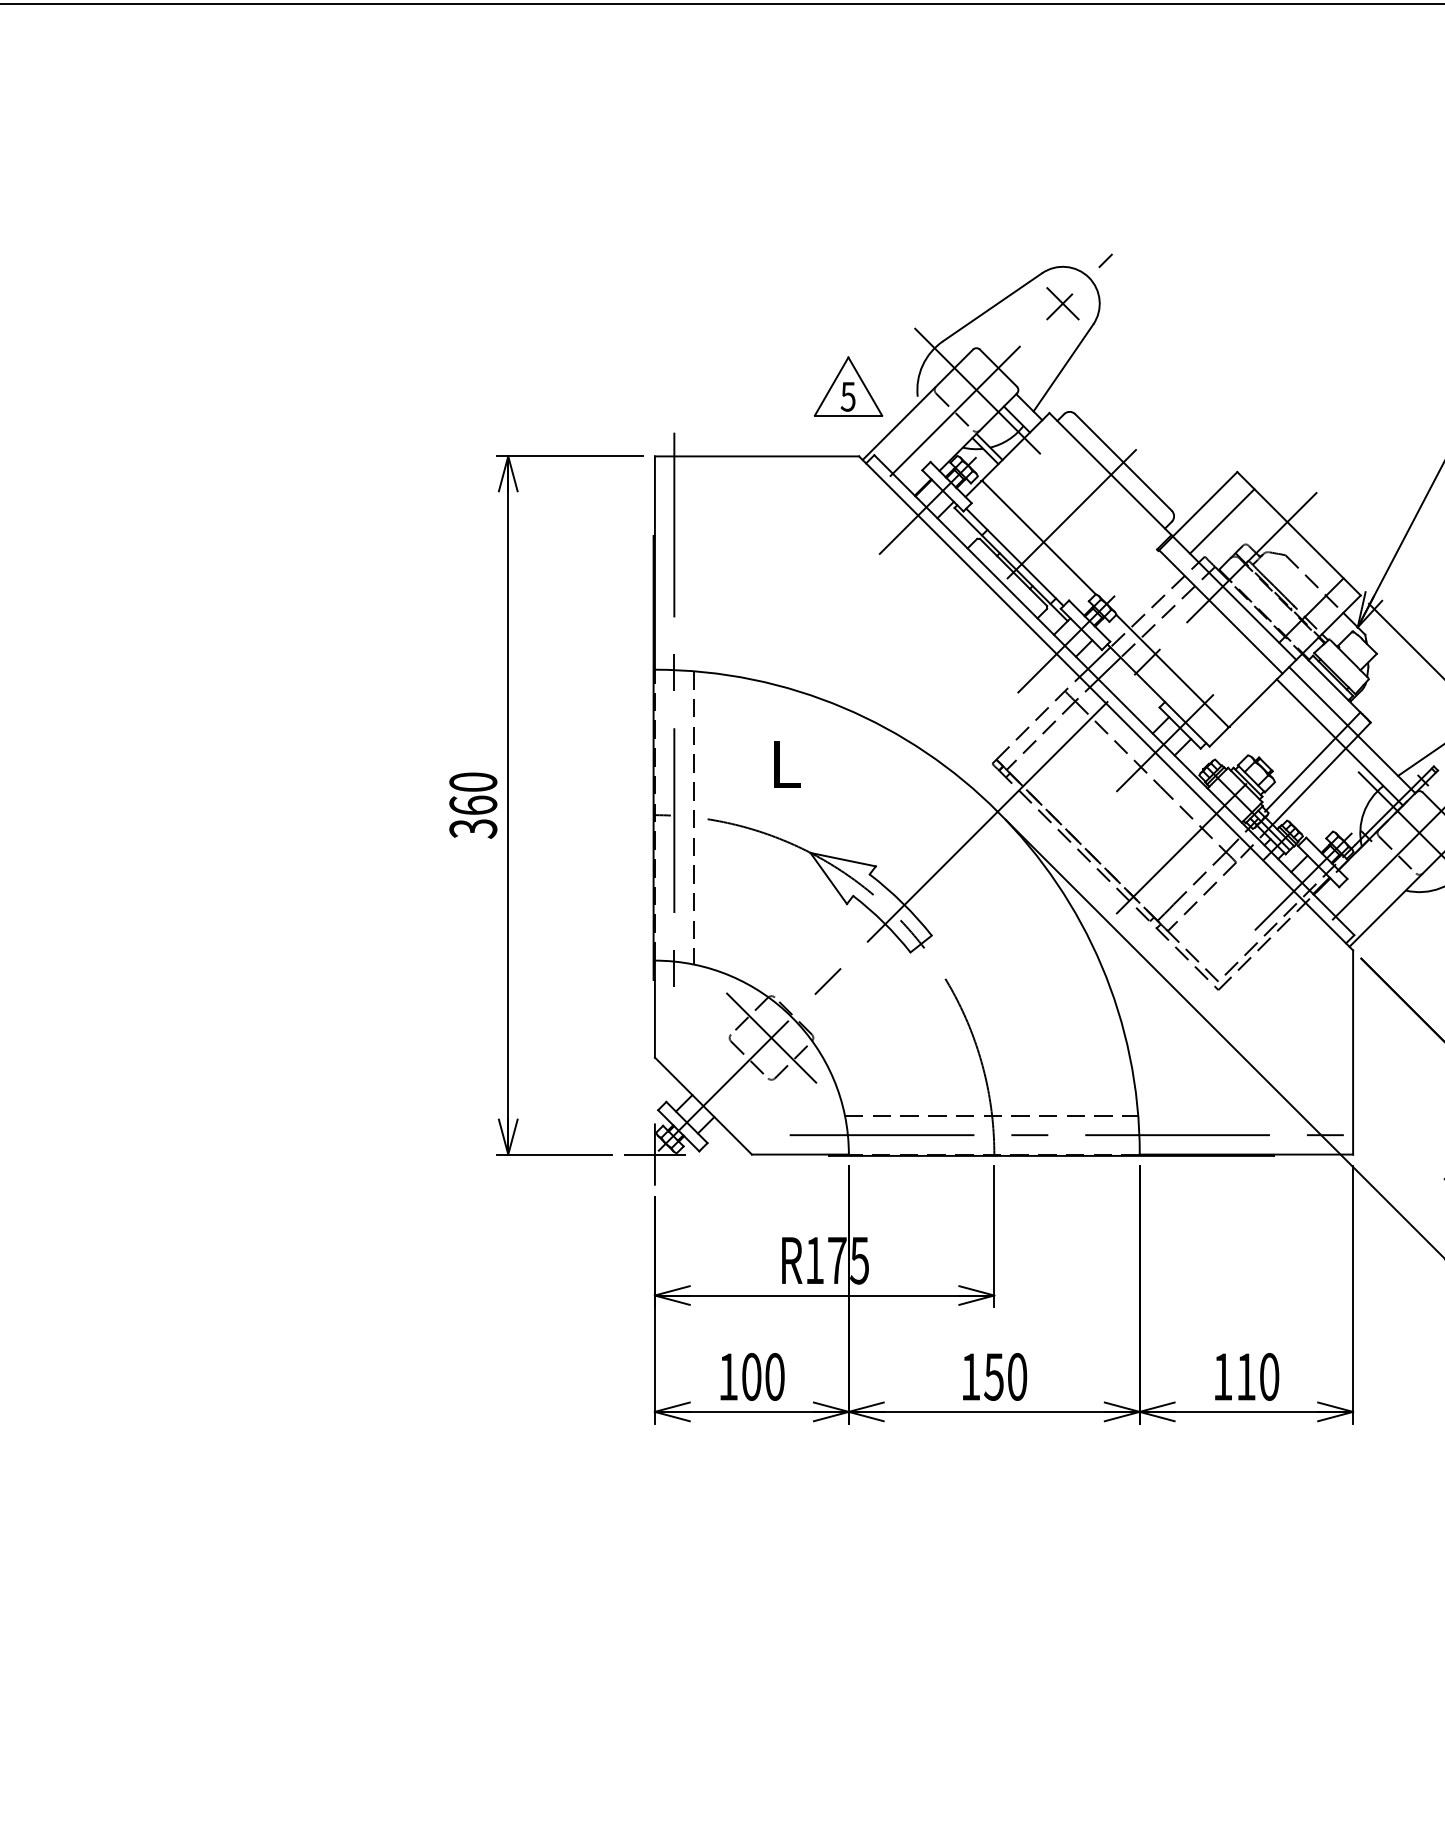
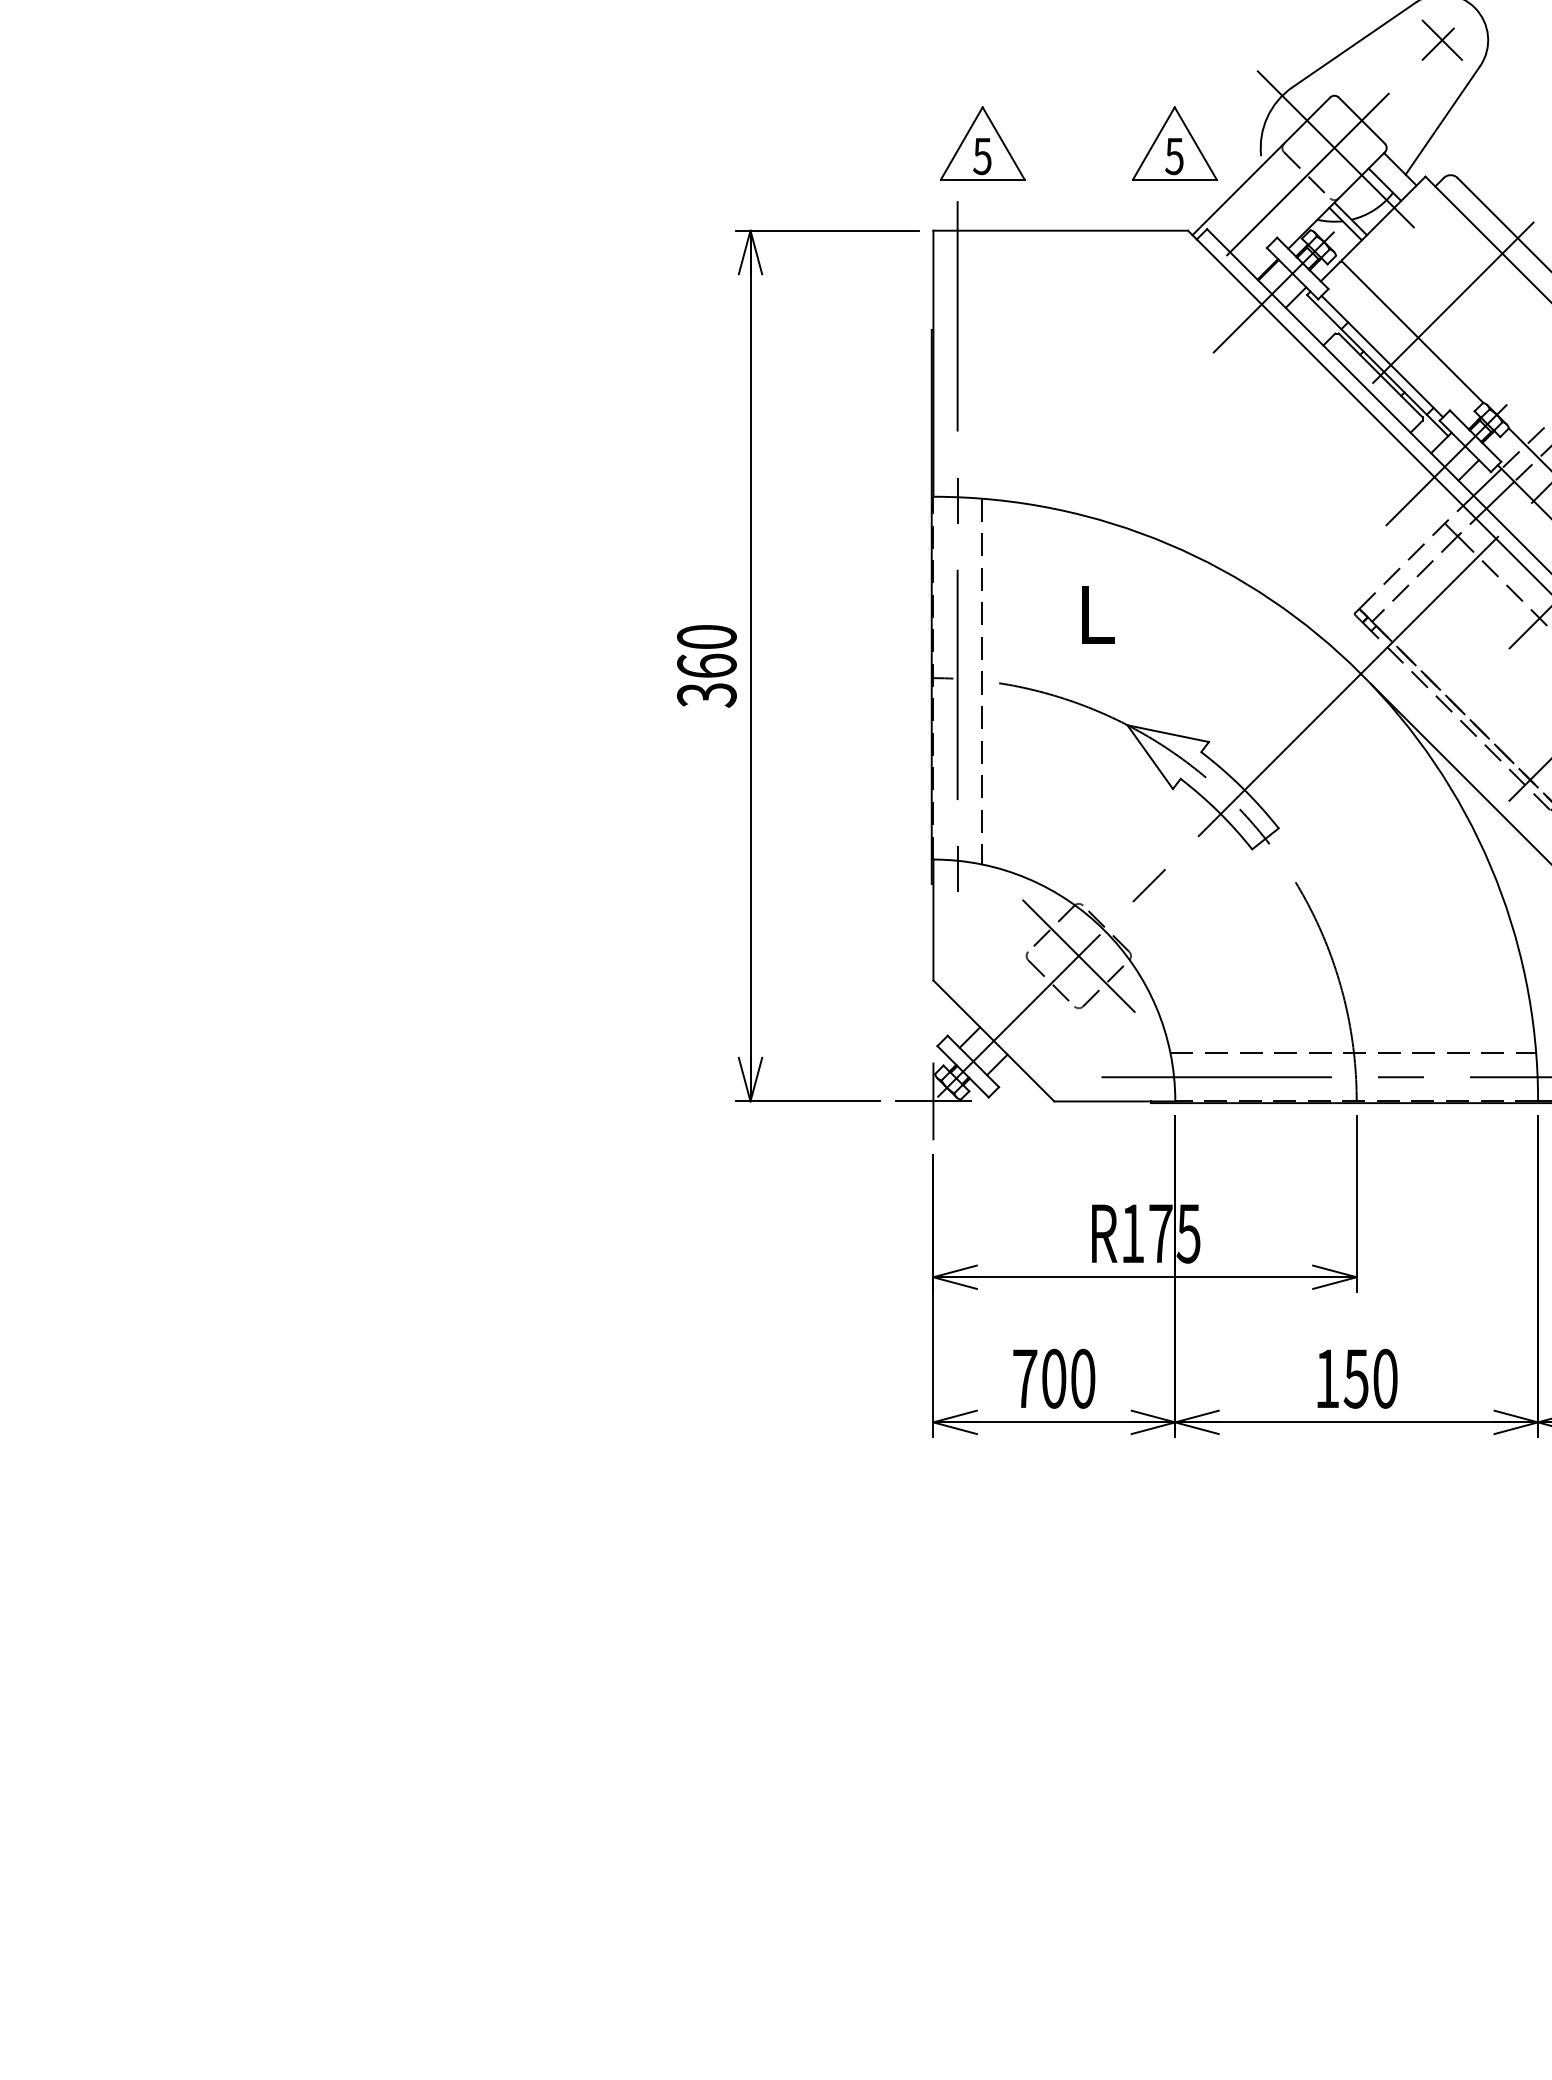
part: (694, 386) -> (982, 143), added
text: (728, 1376) -> (1025, 1378), 100 -> 700

